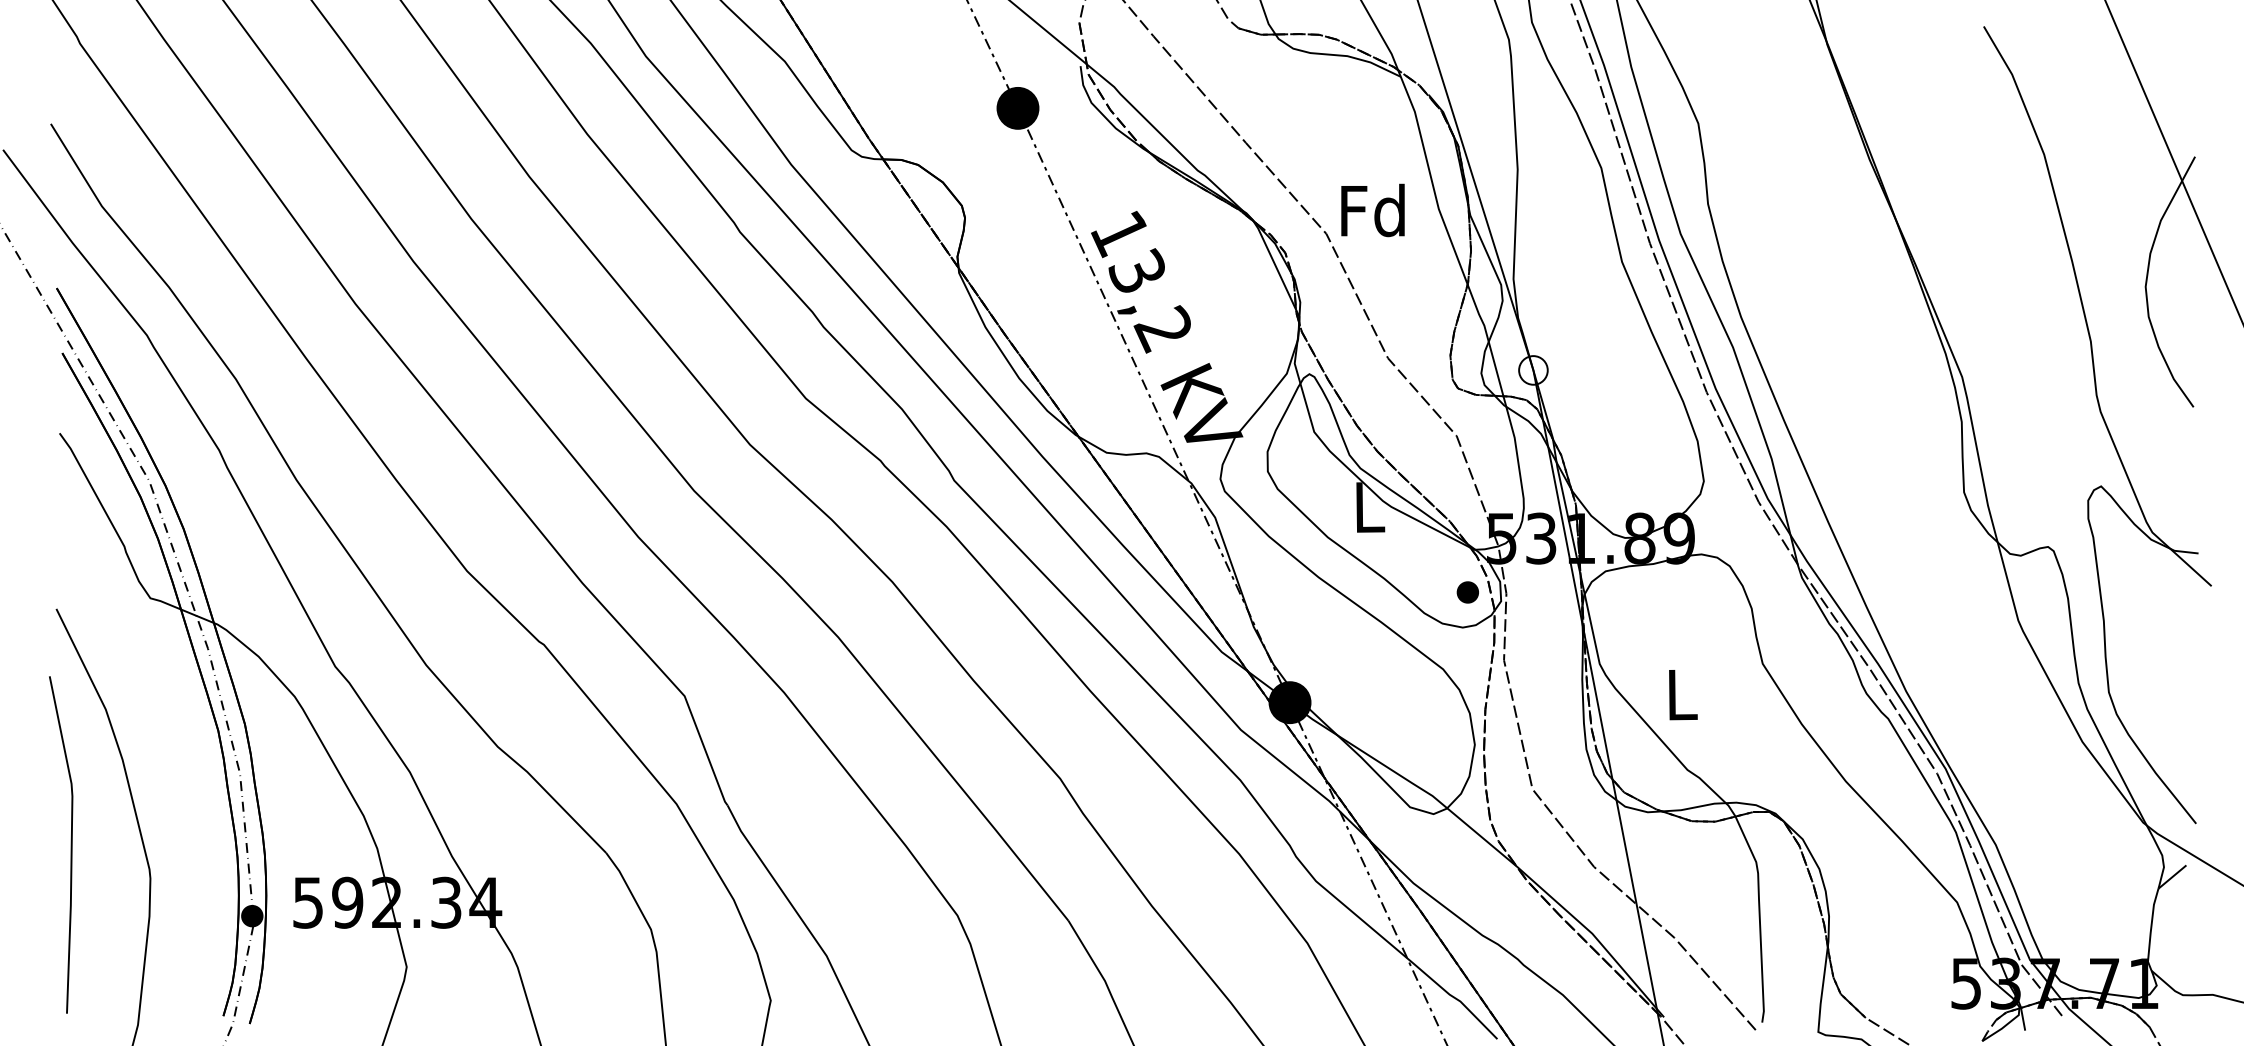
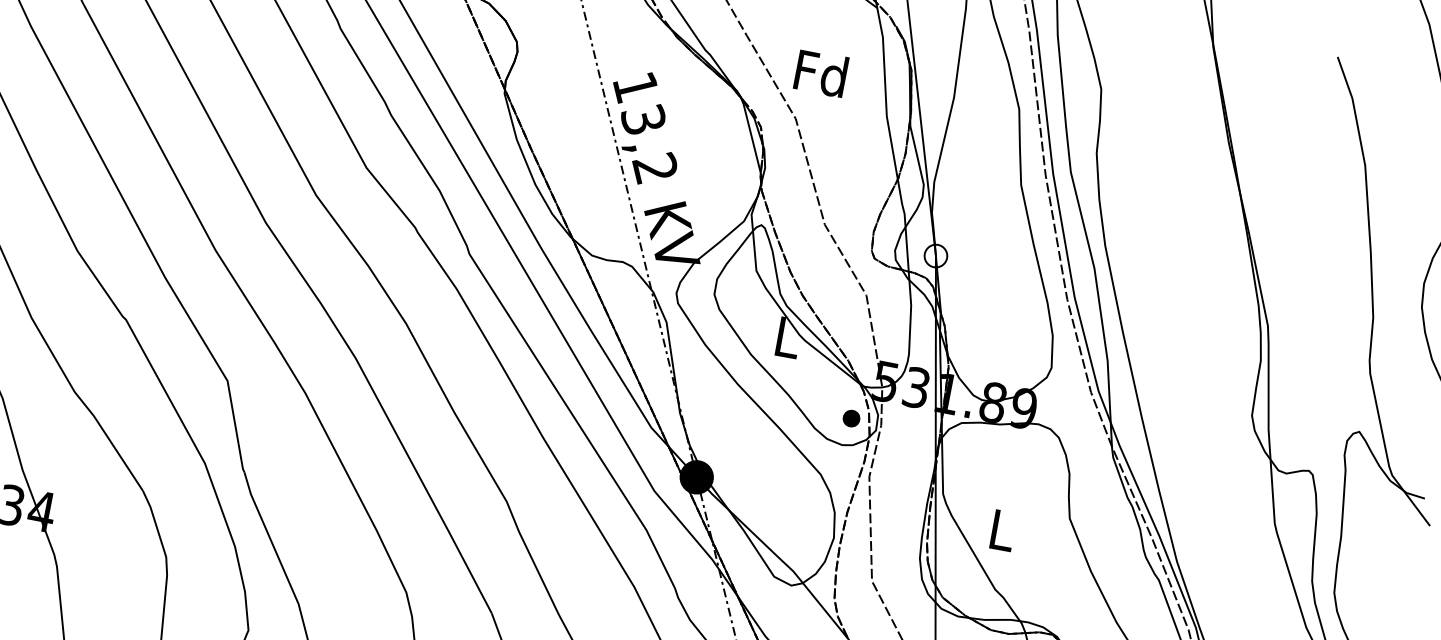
text: (1372, 210) -> (820, 73), moved

